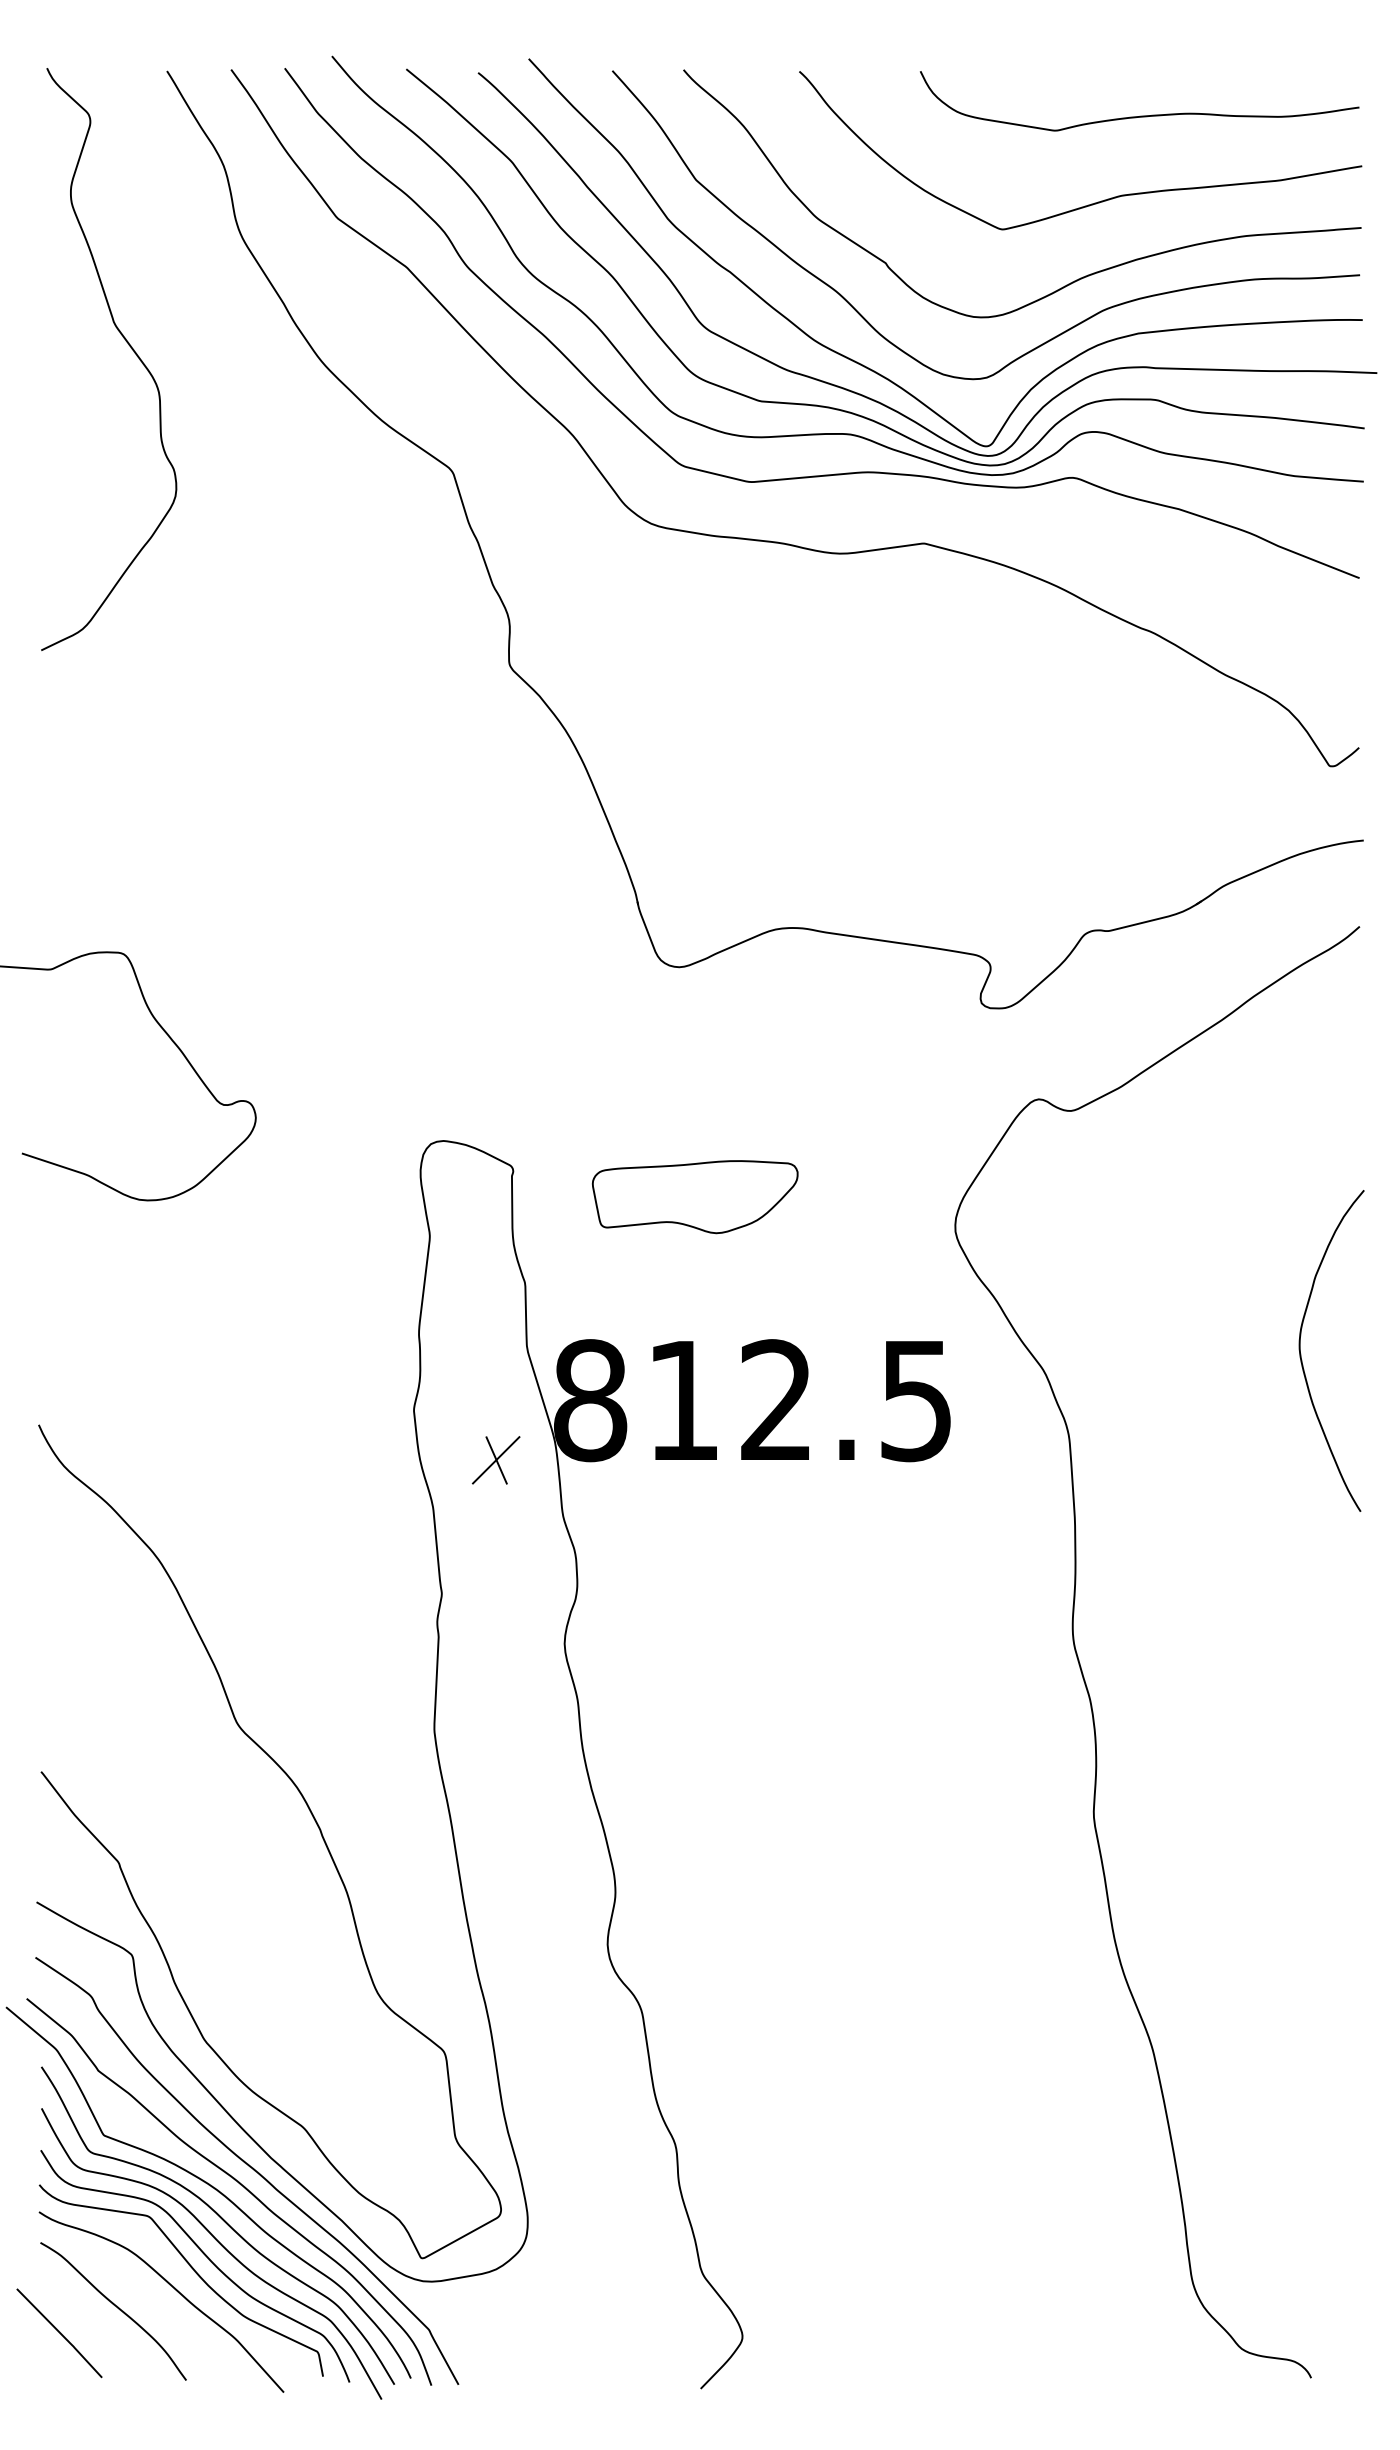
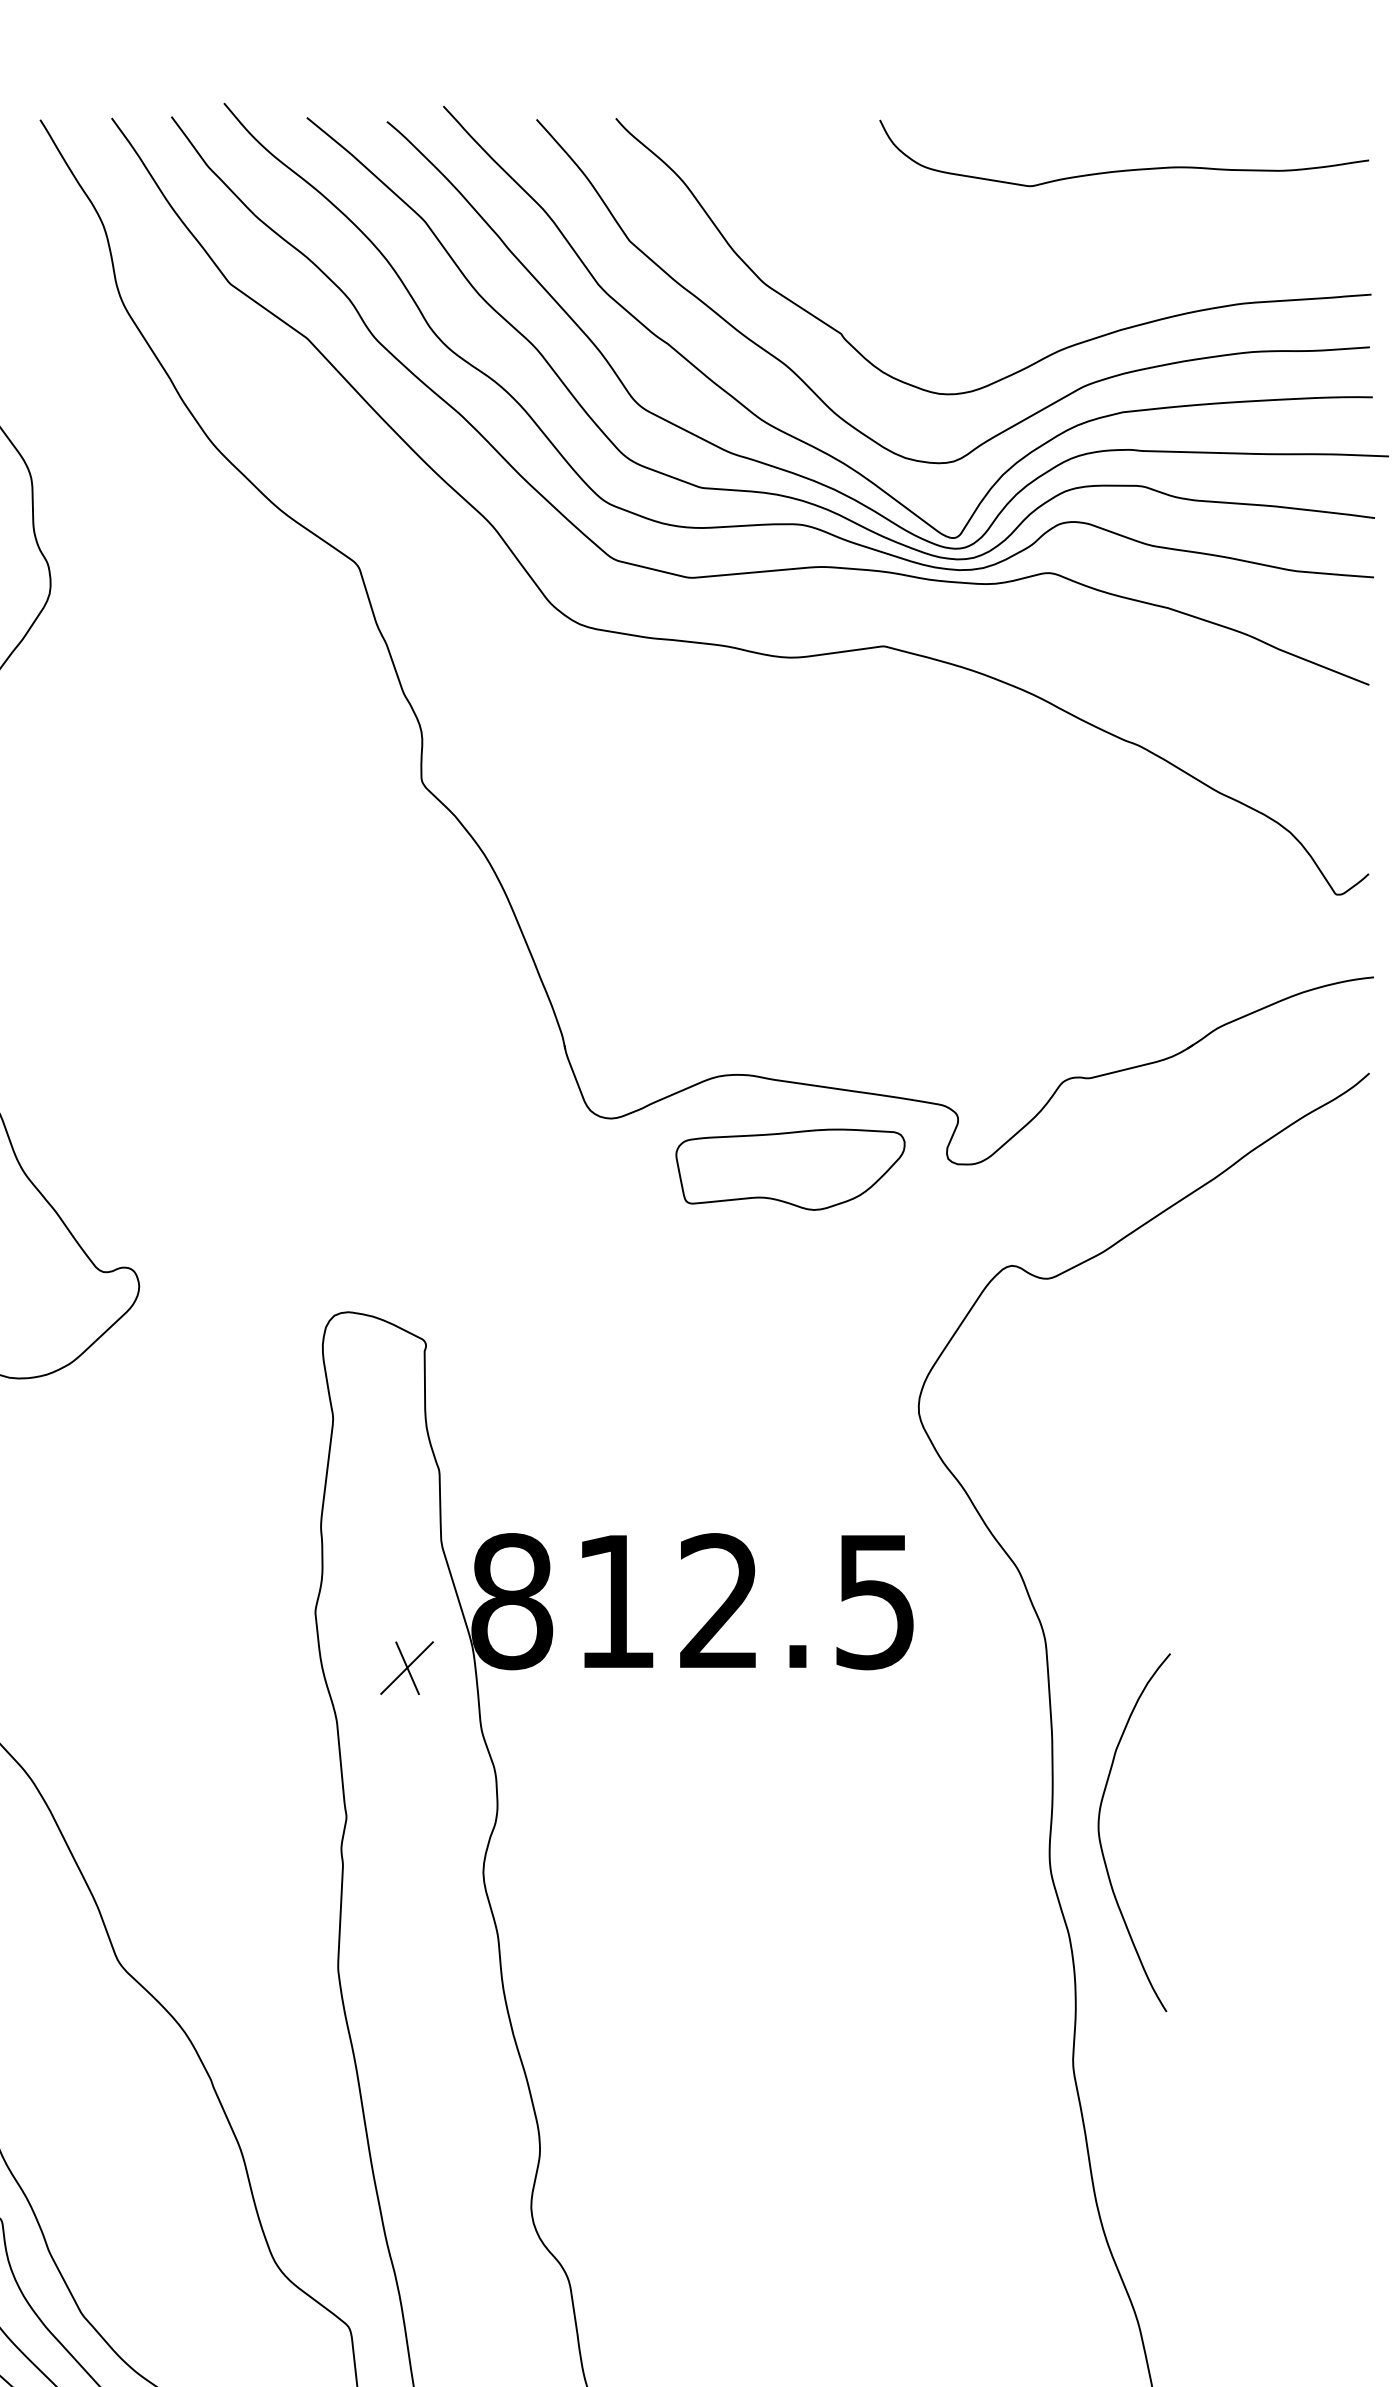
curve: (1094, 202) -> (1073, 266), removed
part: (694, 1197) -> (789, 1170), moved
curve: (1301, 1353) -> (1100, 1835), moved

